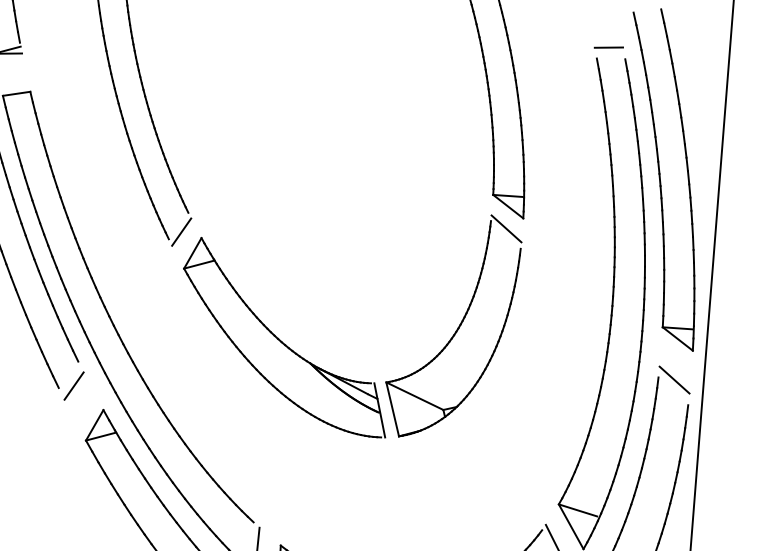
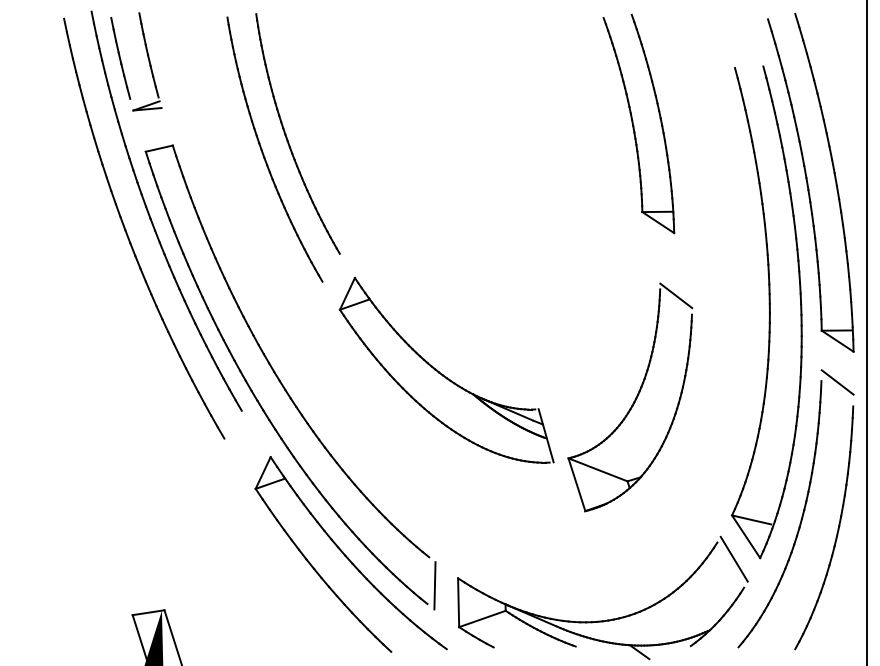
line: (609, 47) -> (746, 55), removed
line: (181, 232) -> (334, 273), removed
part: (452, 326) -> (630, 397), moved
line: (74, 386) -> (239, 435), removed

